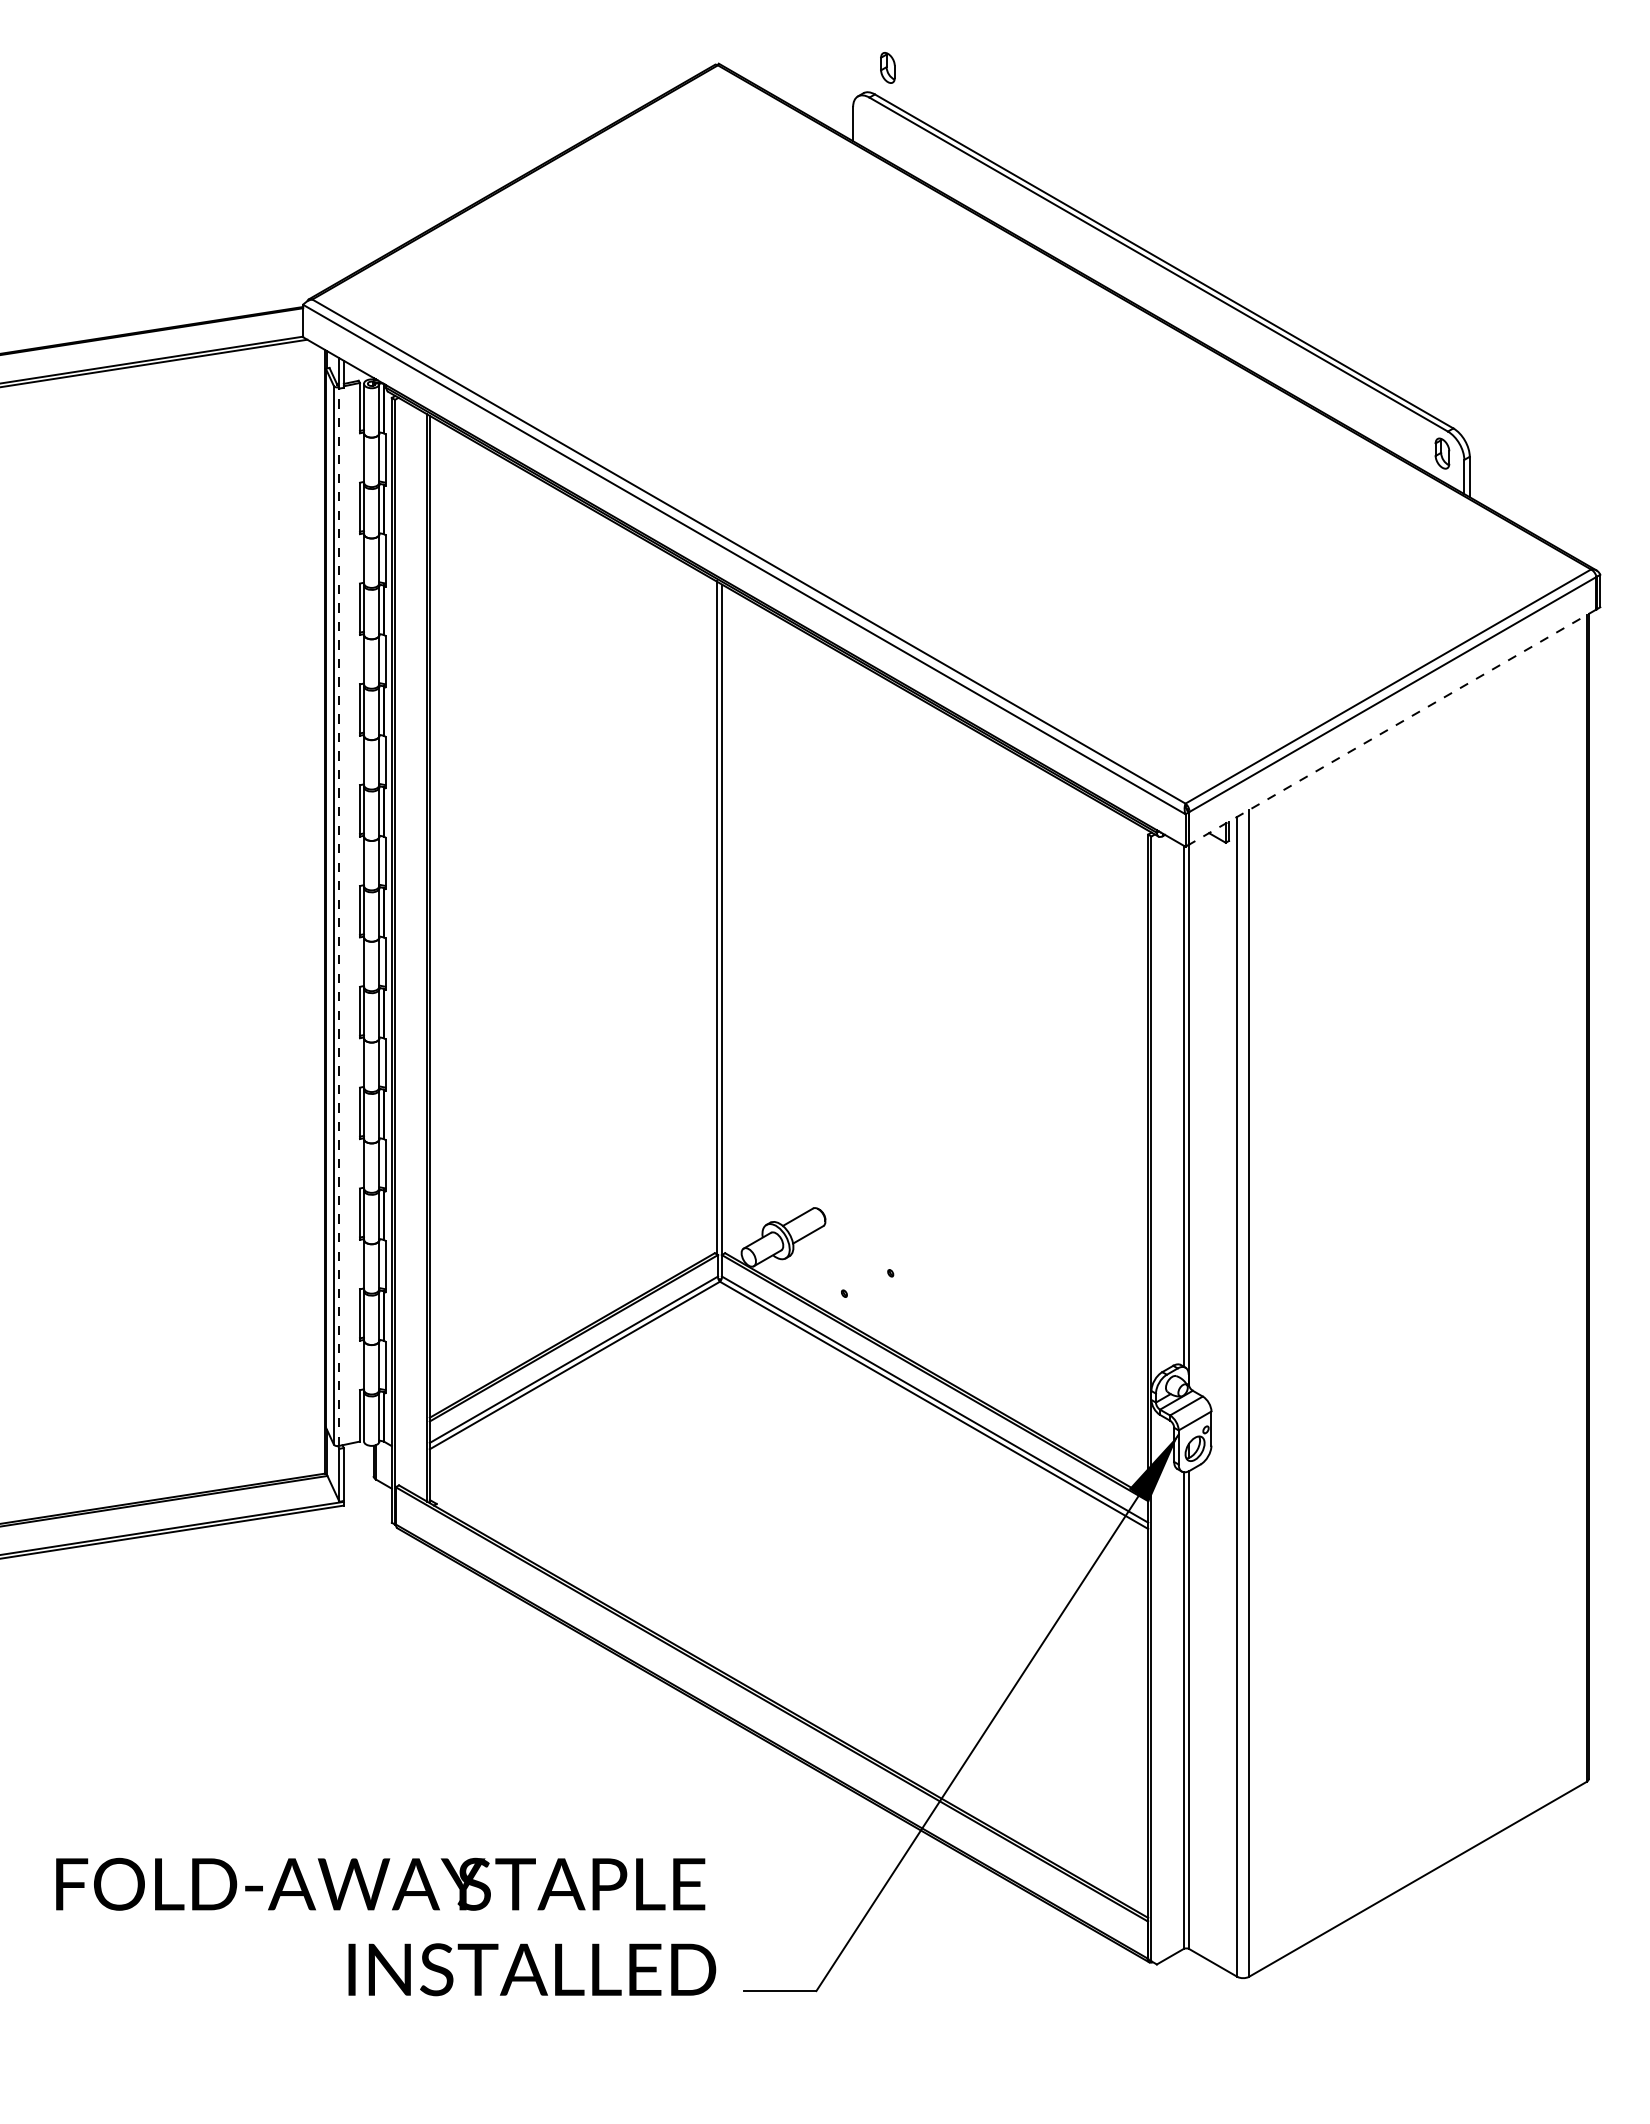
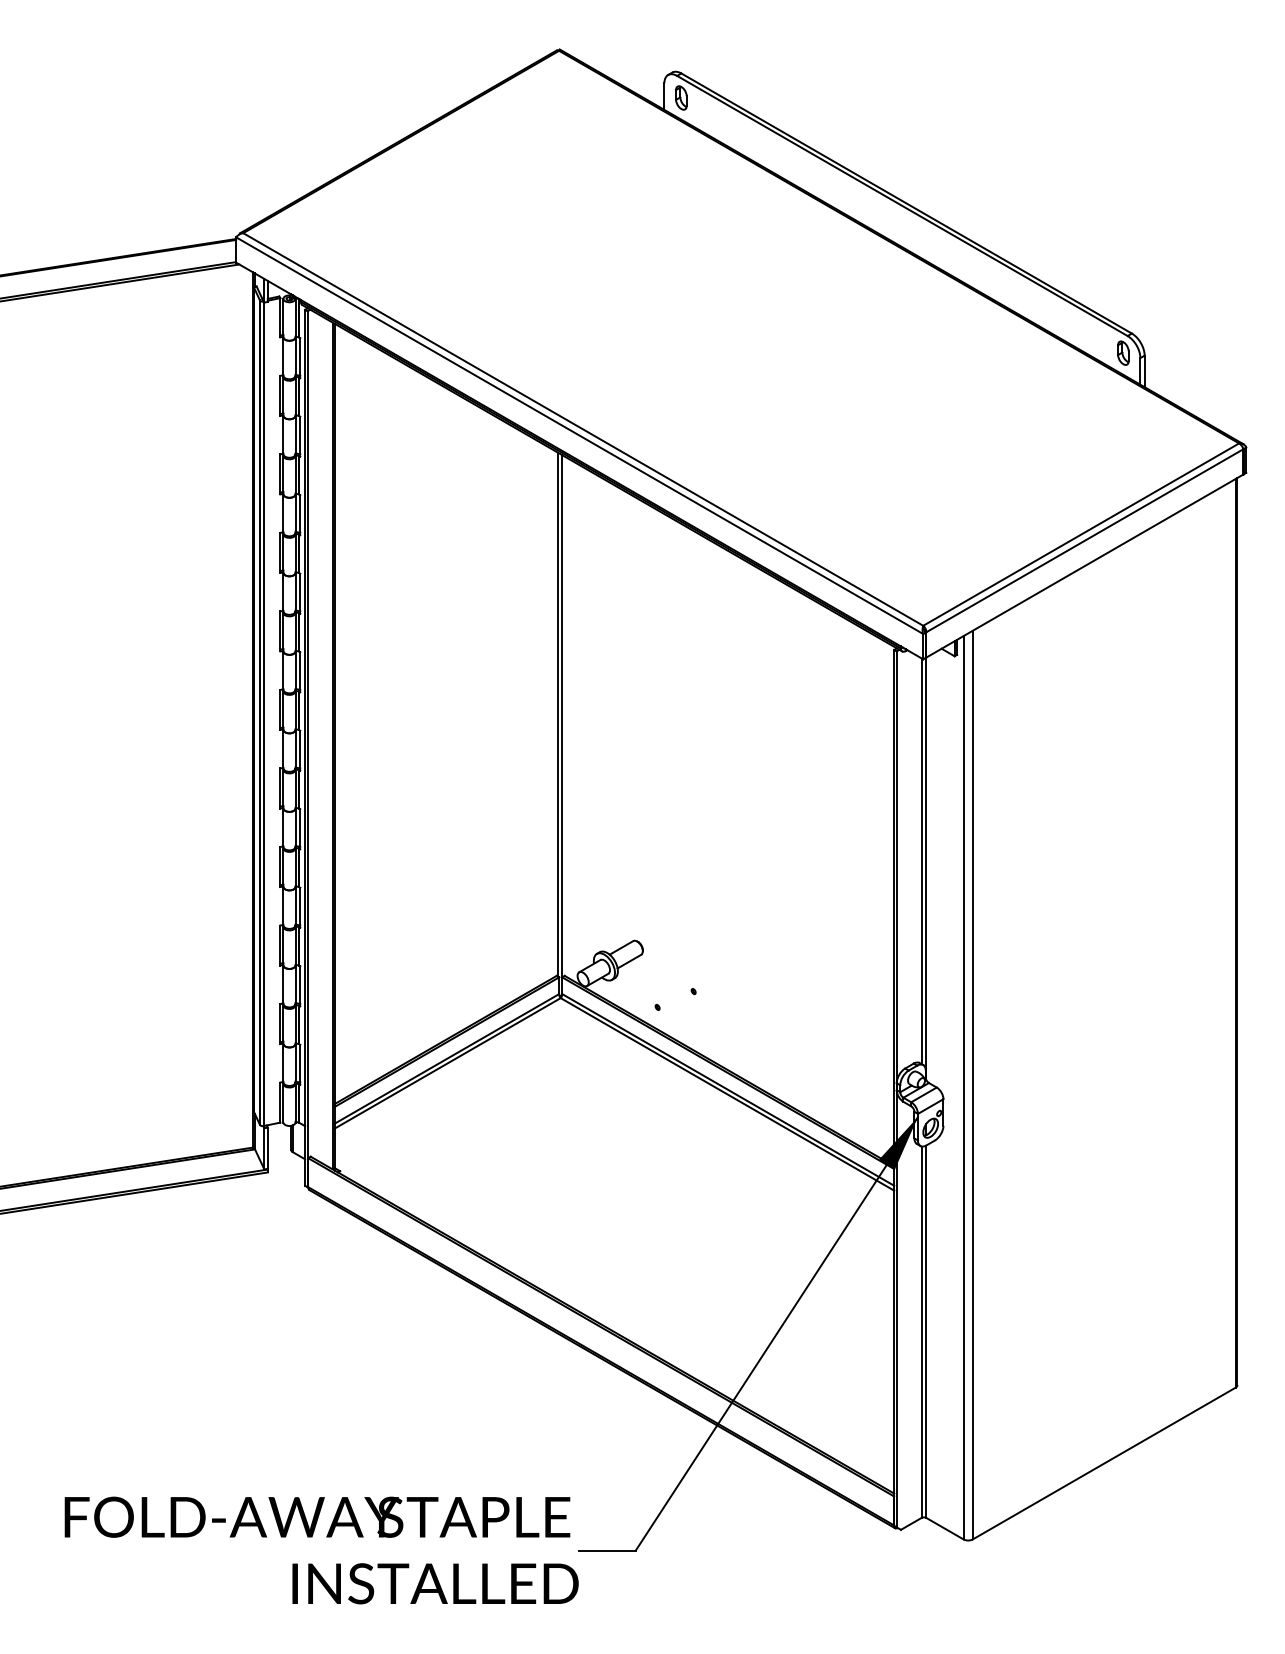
part: (887, 67) -> (681, 97), moved
line: (1392, 727) -> (1084, 566), dashed -> solid
line: (338, 916) -> (263, 713), dashed -> solid
text: (386, 1926) -> (322, 1550), moved

